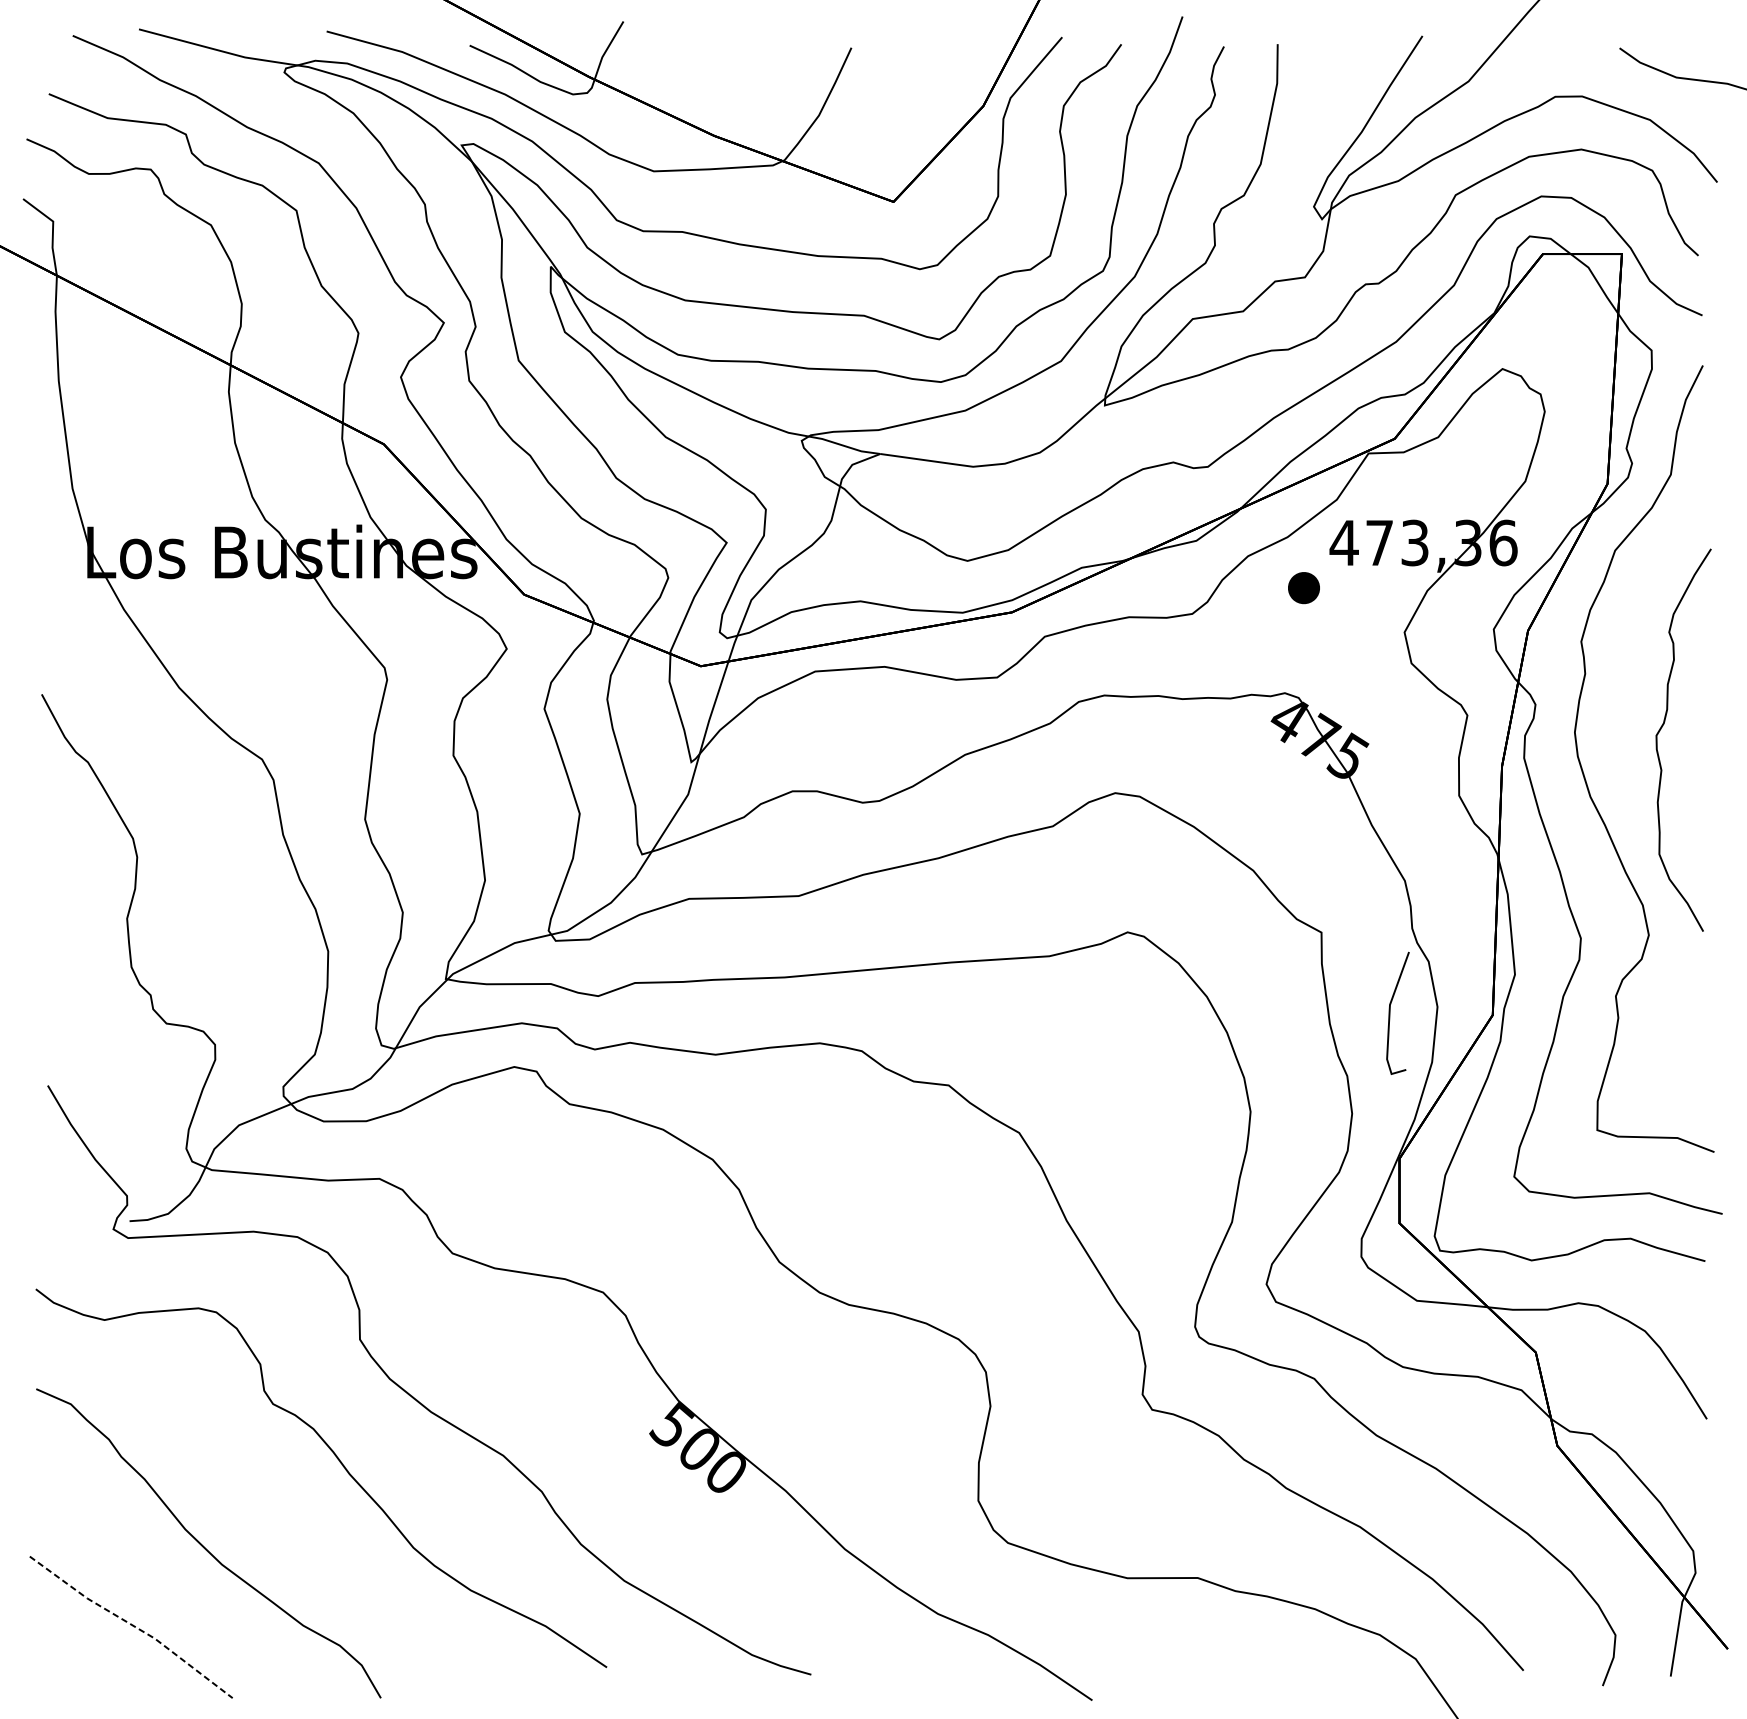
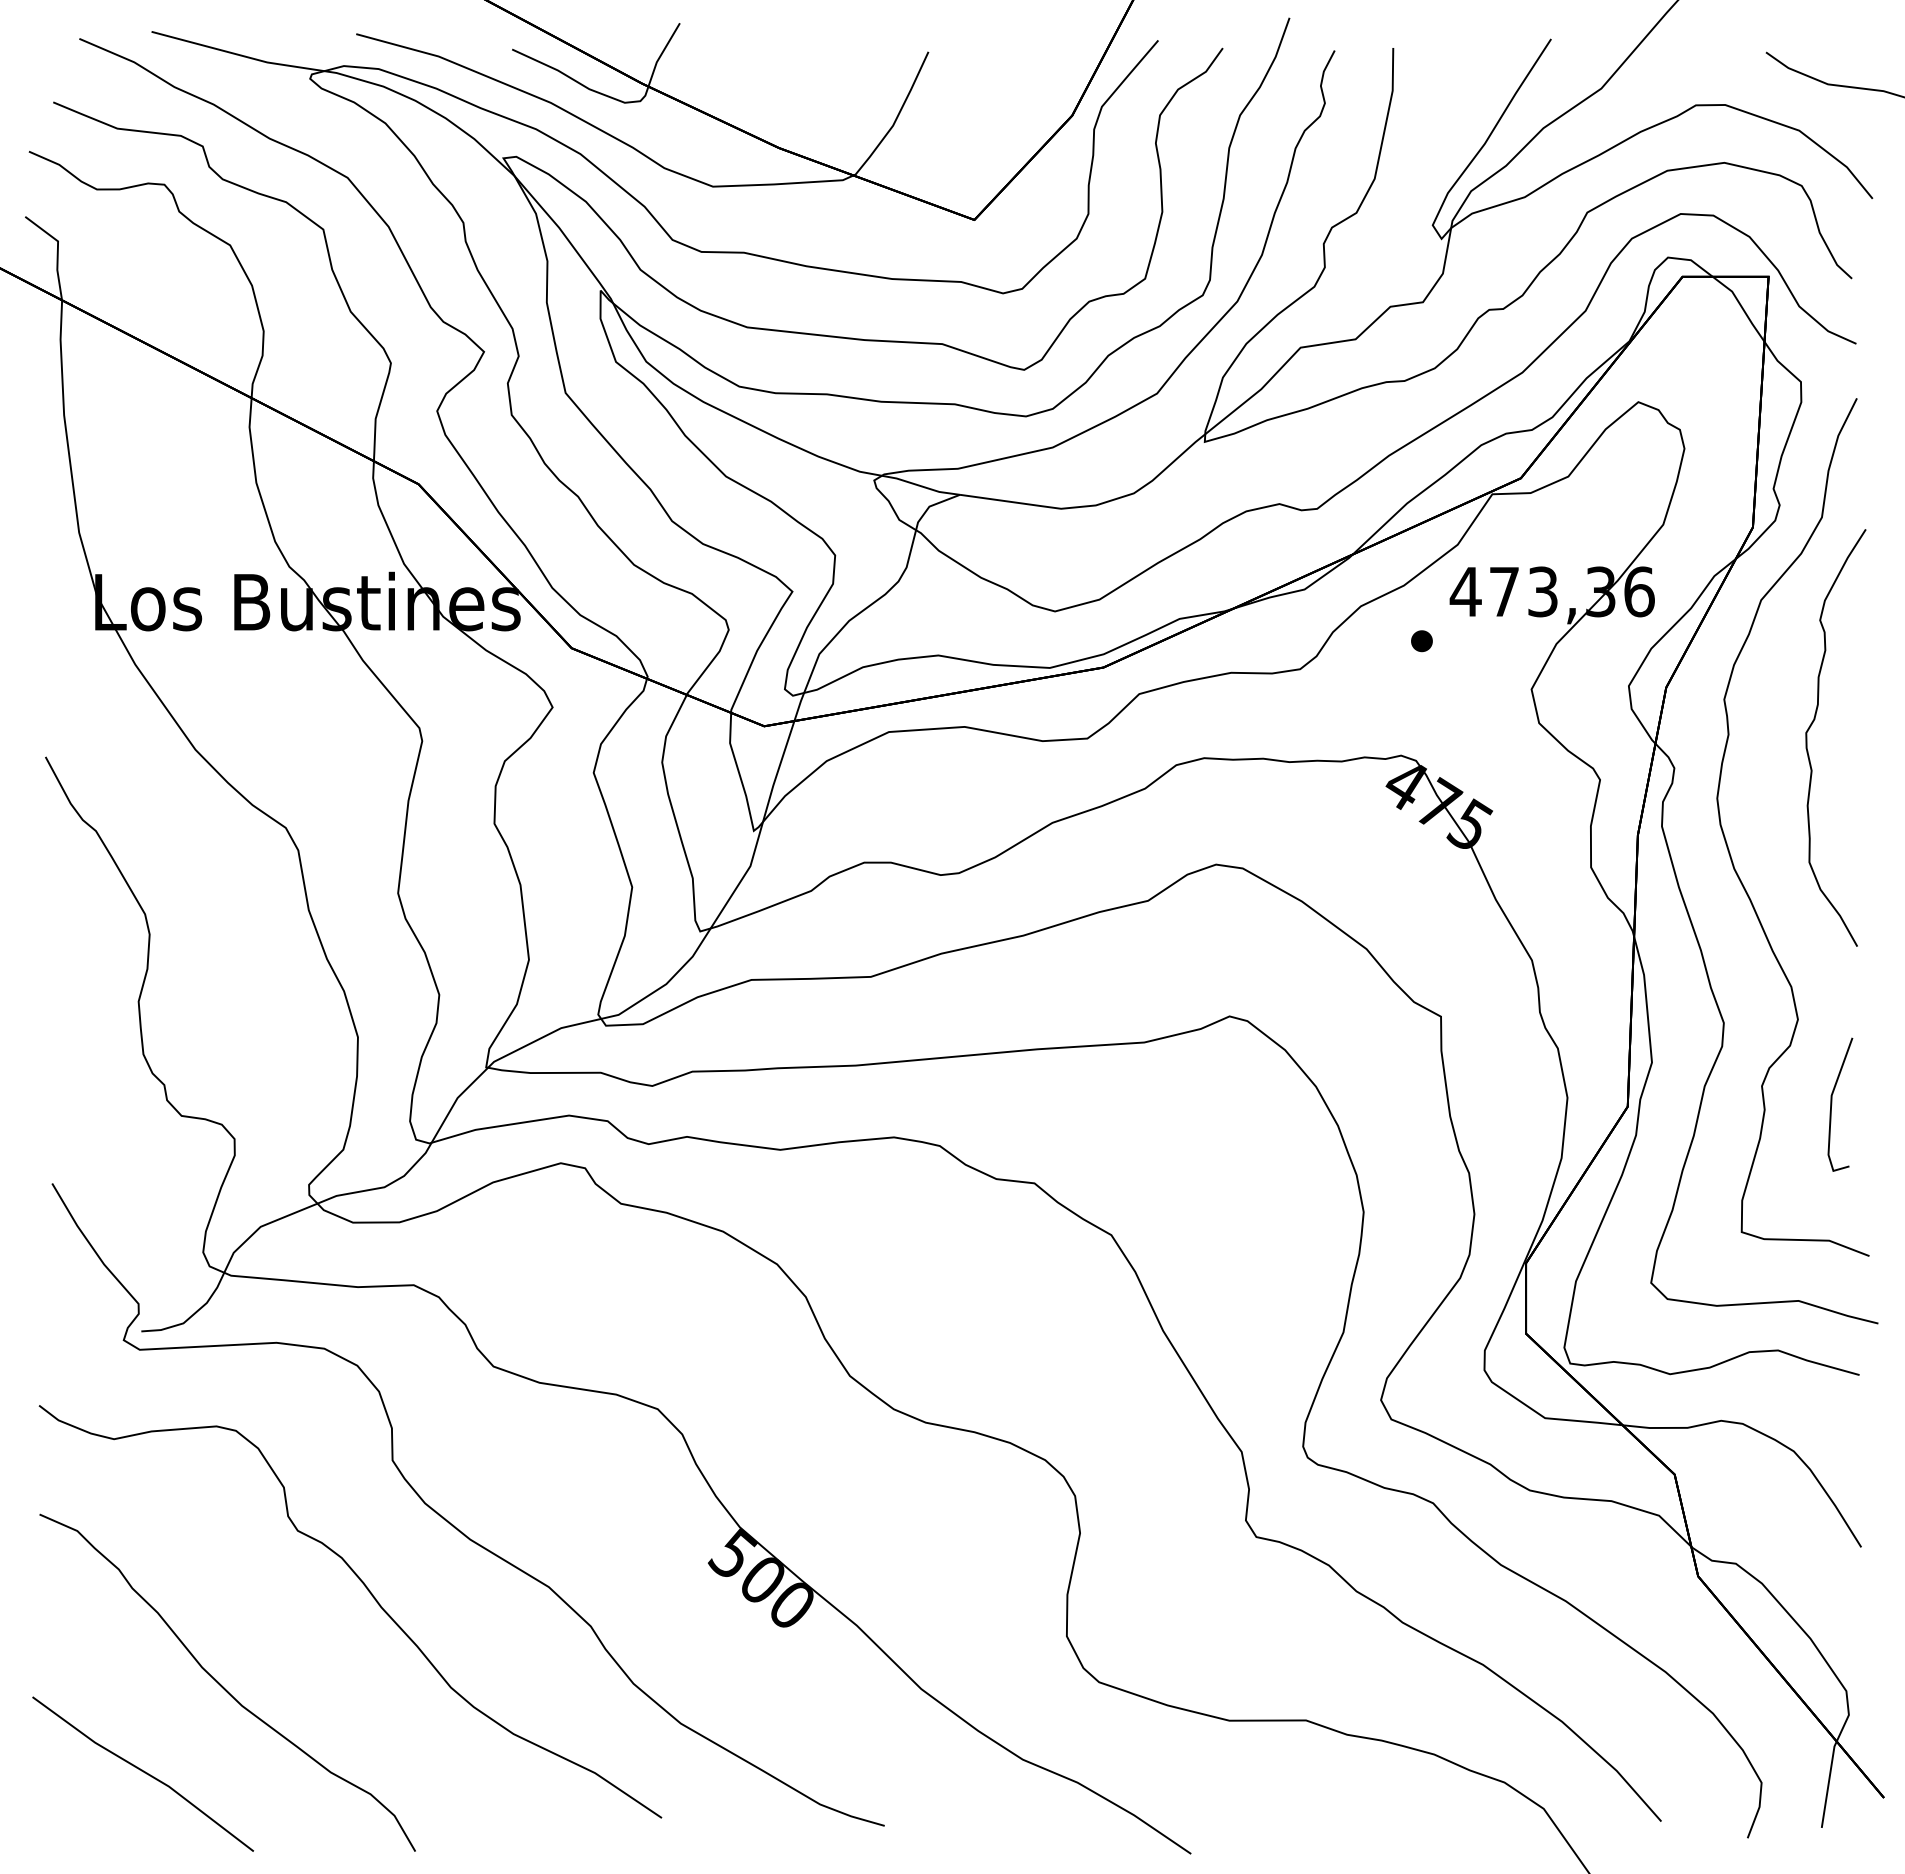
part: (1303, 588) -> (1421, 641), size x0.62
curve: (1664, 725) -> (1814, 721), moved
line: (1390, 1013) -> (1832, 1104), moved
line: (132, 1625) -> (144, 1772), dashed -> solid

